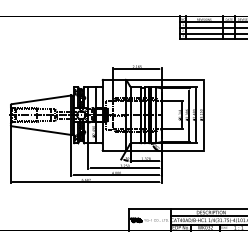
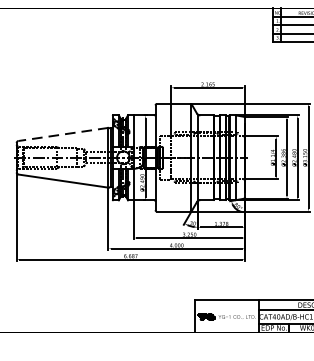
line: (41, 99) -> (63, 133), solid -> dashed

